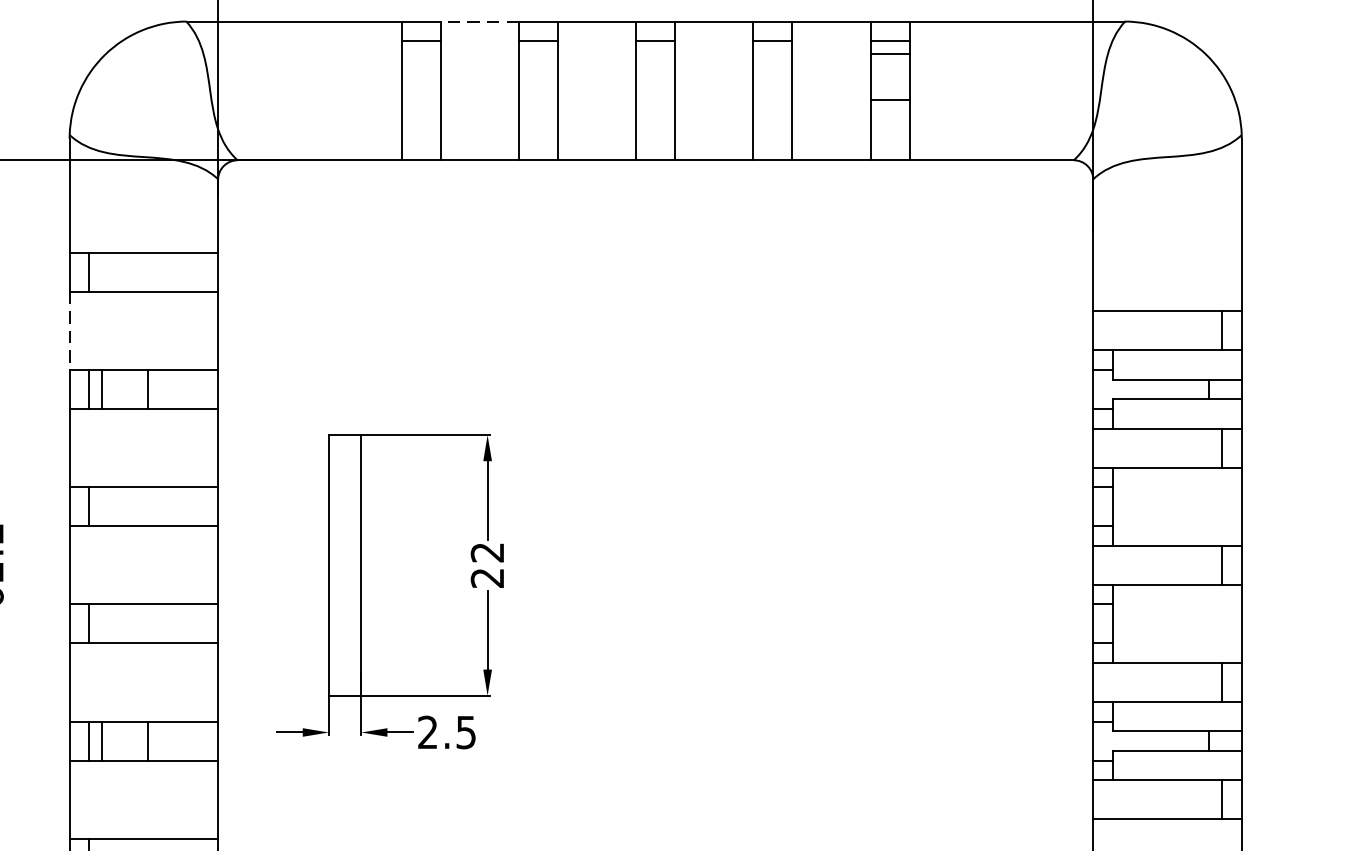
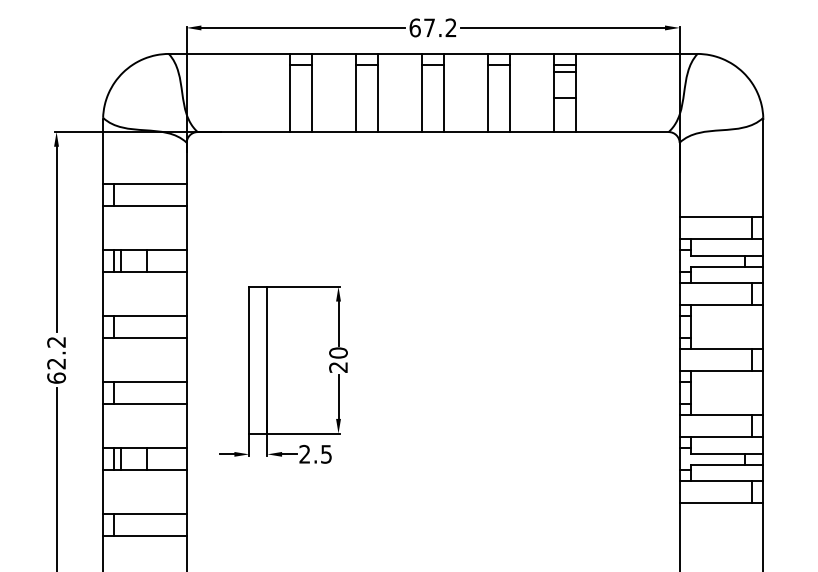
line: (478, 20) -> (333, 53), dashed -> solid
line: (70, 331) -> (103, 228), dashed -> solid
text: (487, 551) -> (338, 352), 22 -> 20

